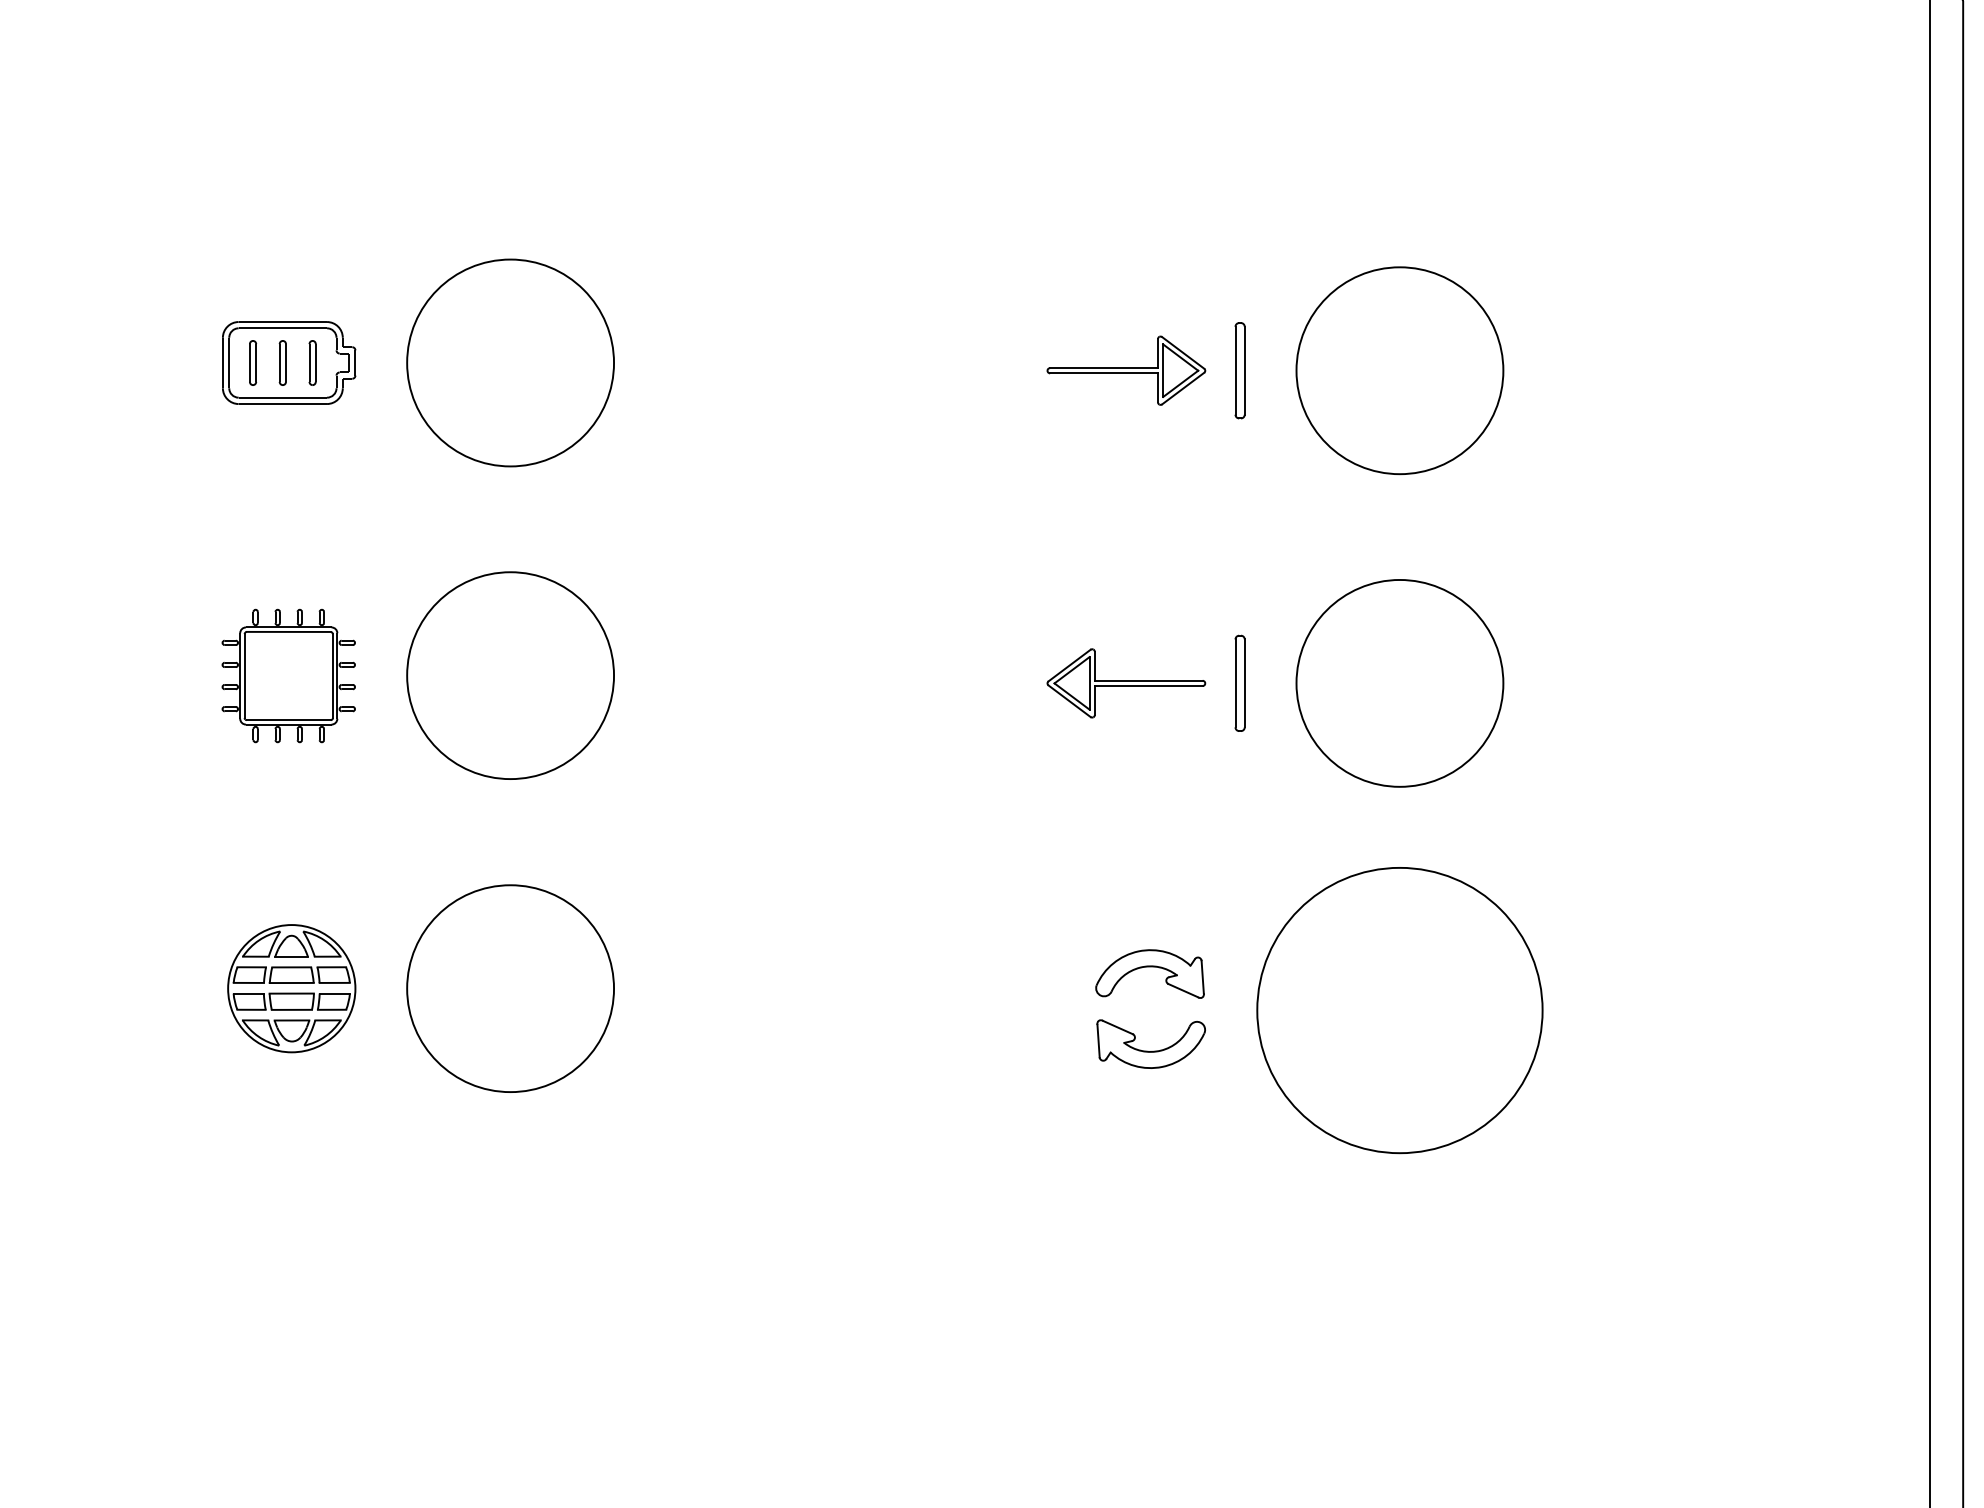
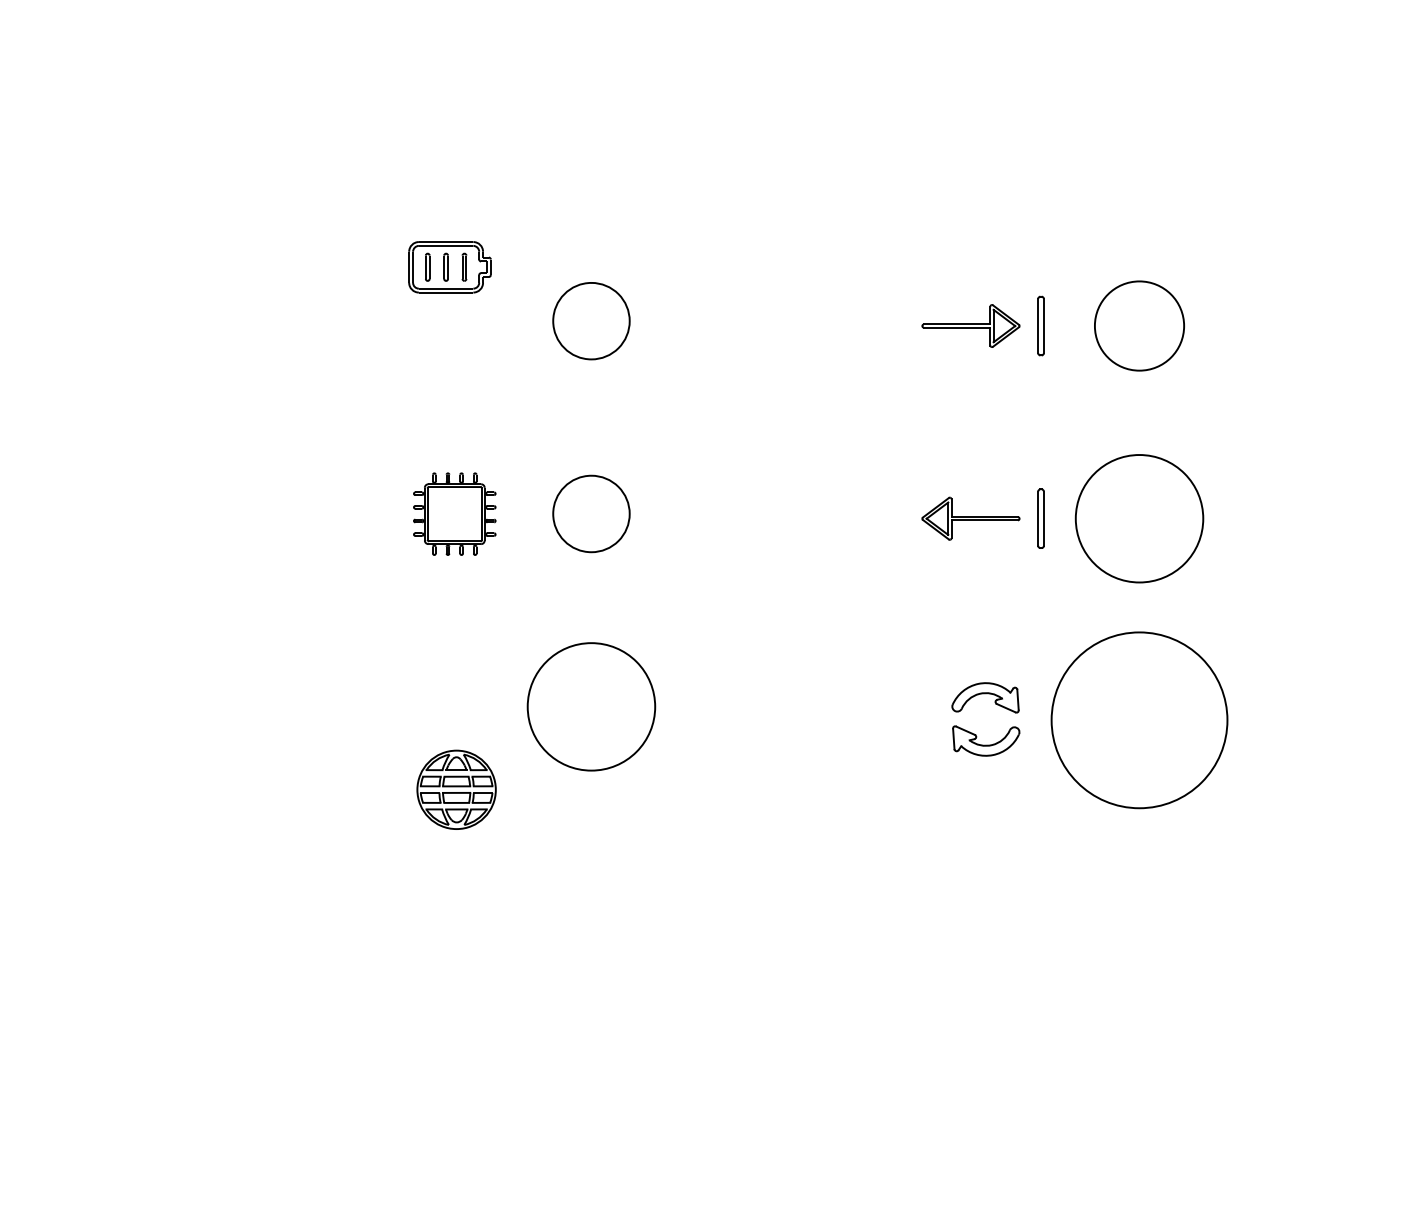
part: (510, 361) -> (591, 320), size x0.6
part: (288, 363) -> (449, 267), moved
part: (1399, 369) -> (1139, 325), size x0.7
part: (510, 674) -> (591, 513), size x0.6
part: (291, 988) -> (456, 789), moved

